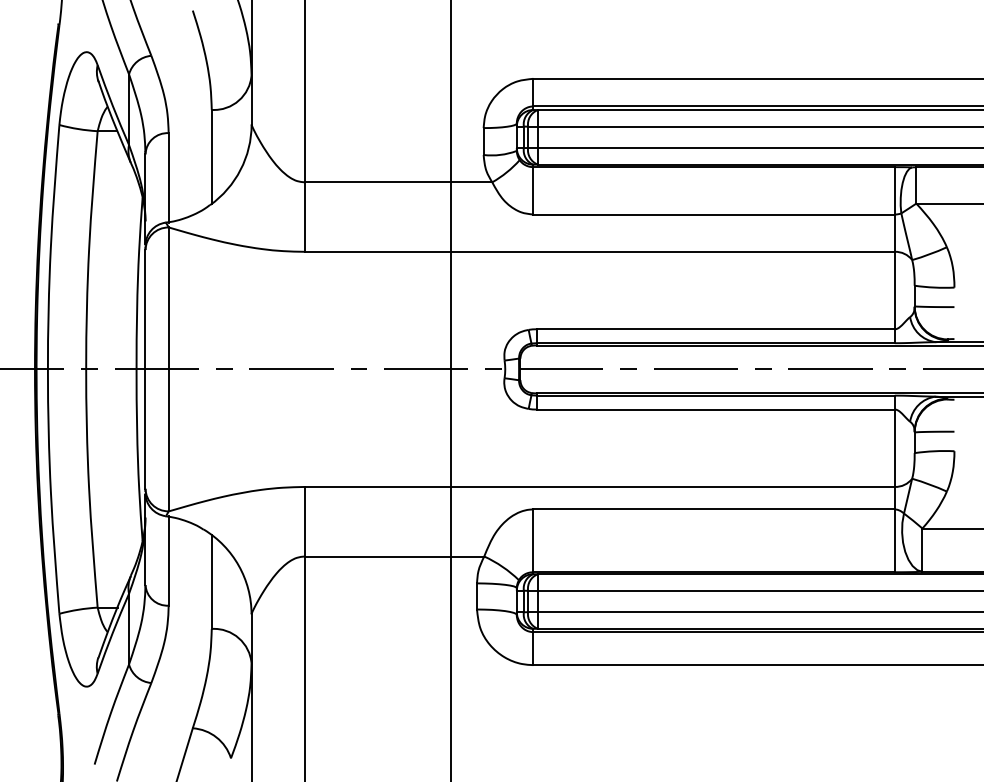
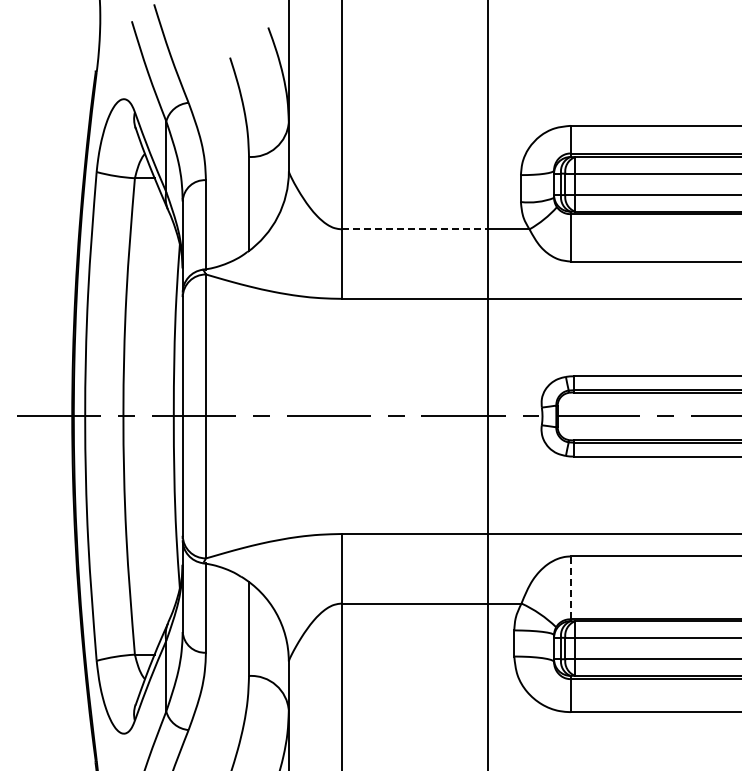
line: (377, 182) -> (414, 229), solid -> dashed
line: (533, 540) -> (570, 587), solid -> dashed

